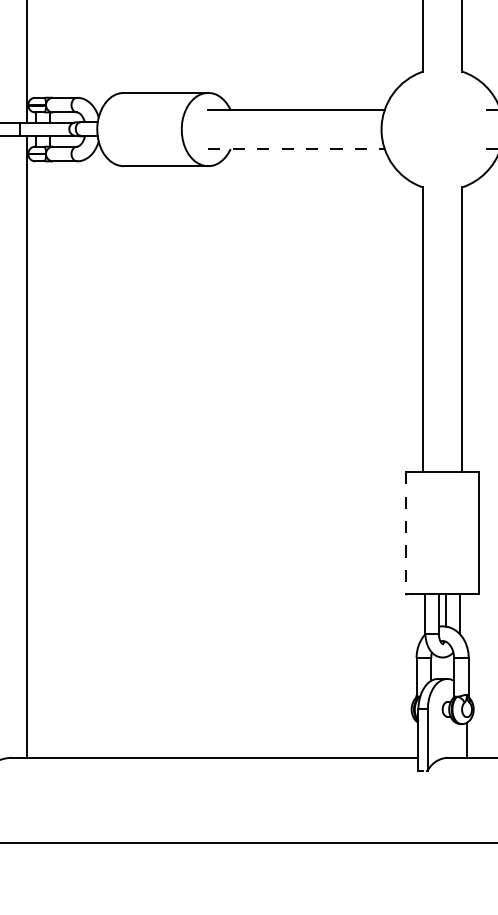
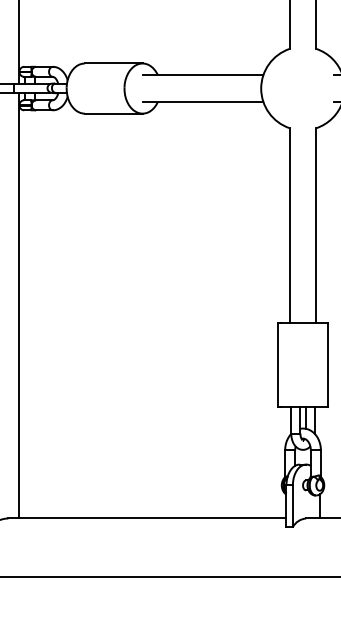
line: (297, 148) -> (203, 101), dashed -> solid
line: (405, 532) -> (277, 364), dashed -> solid

